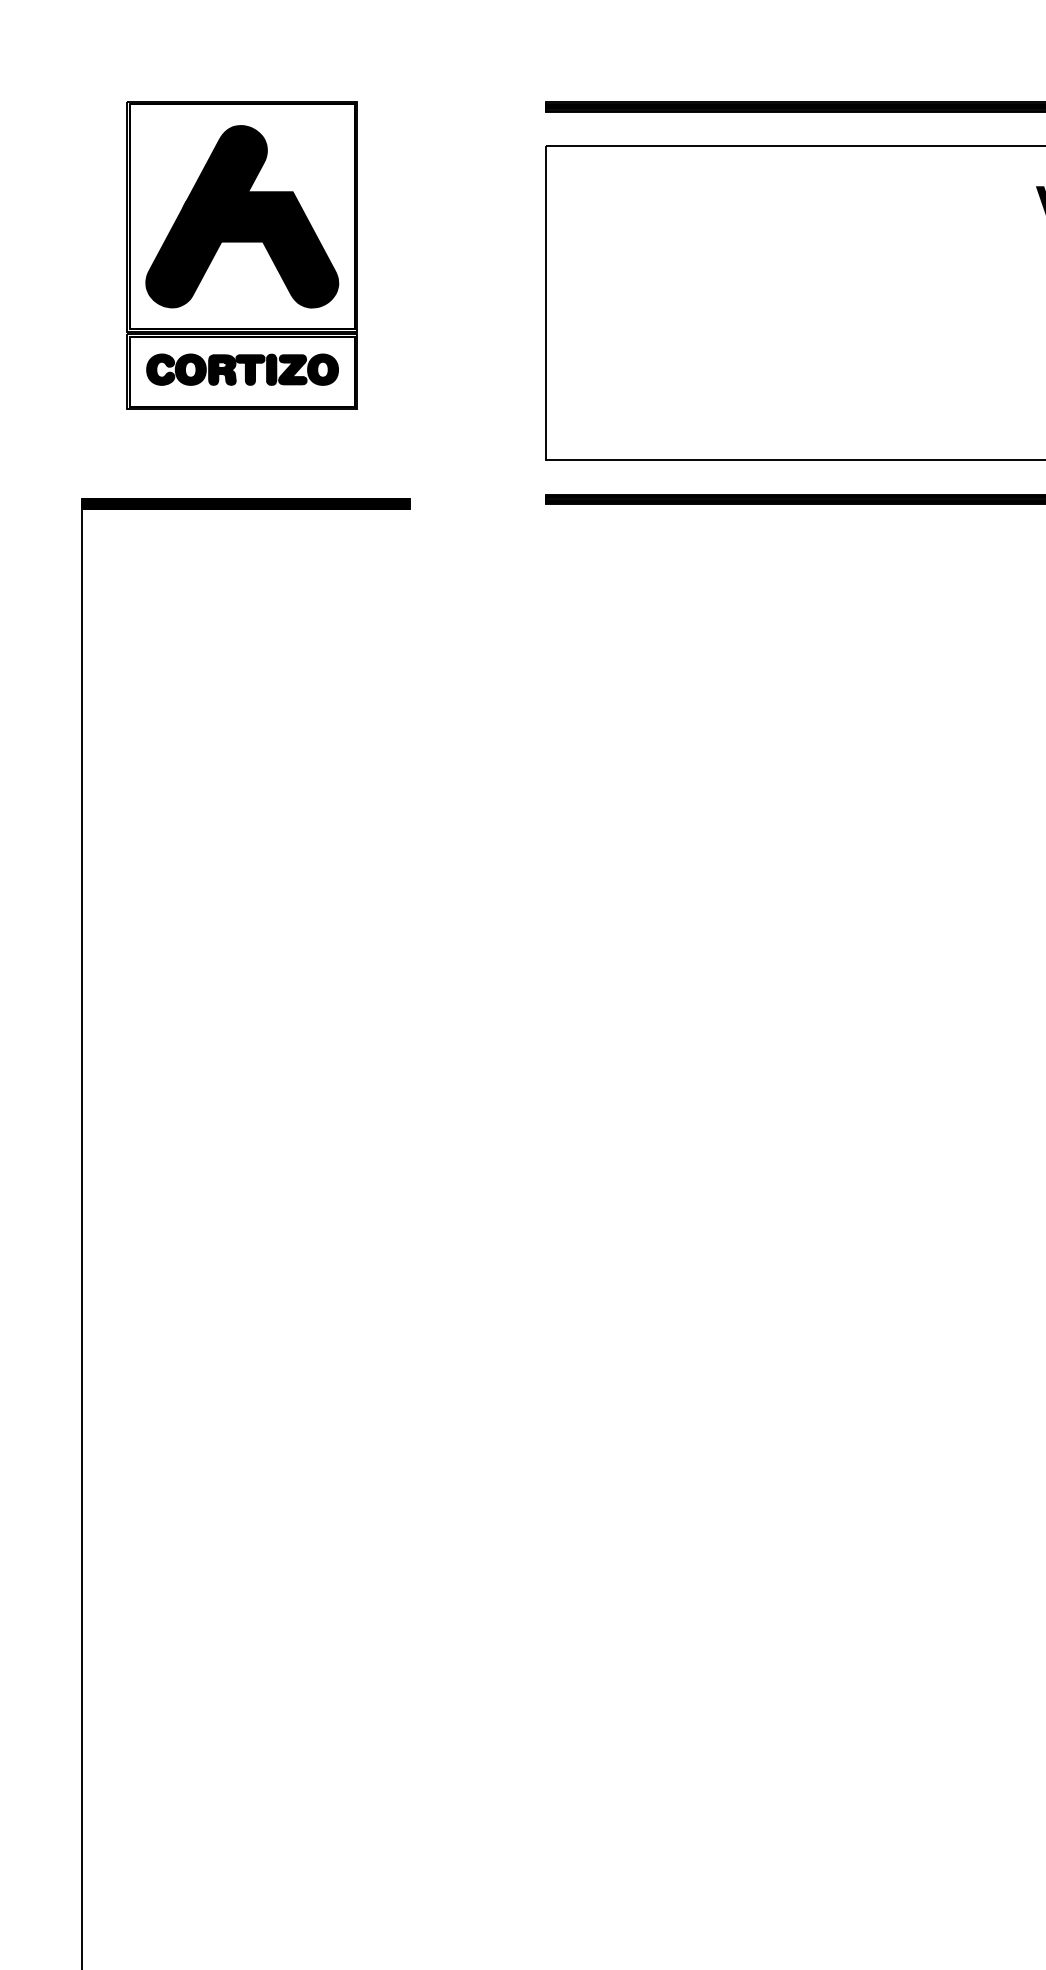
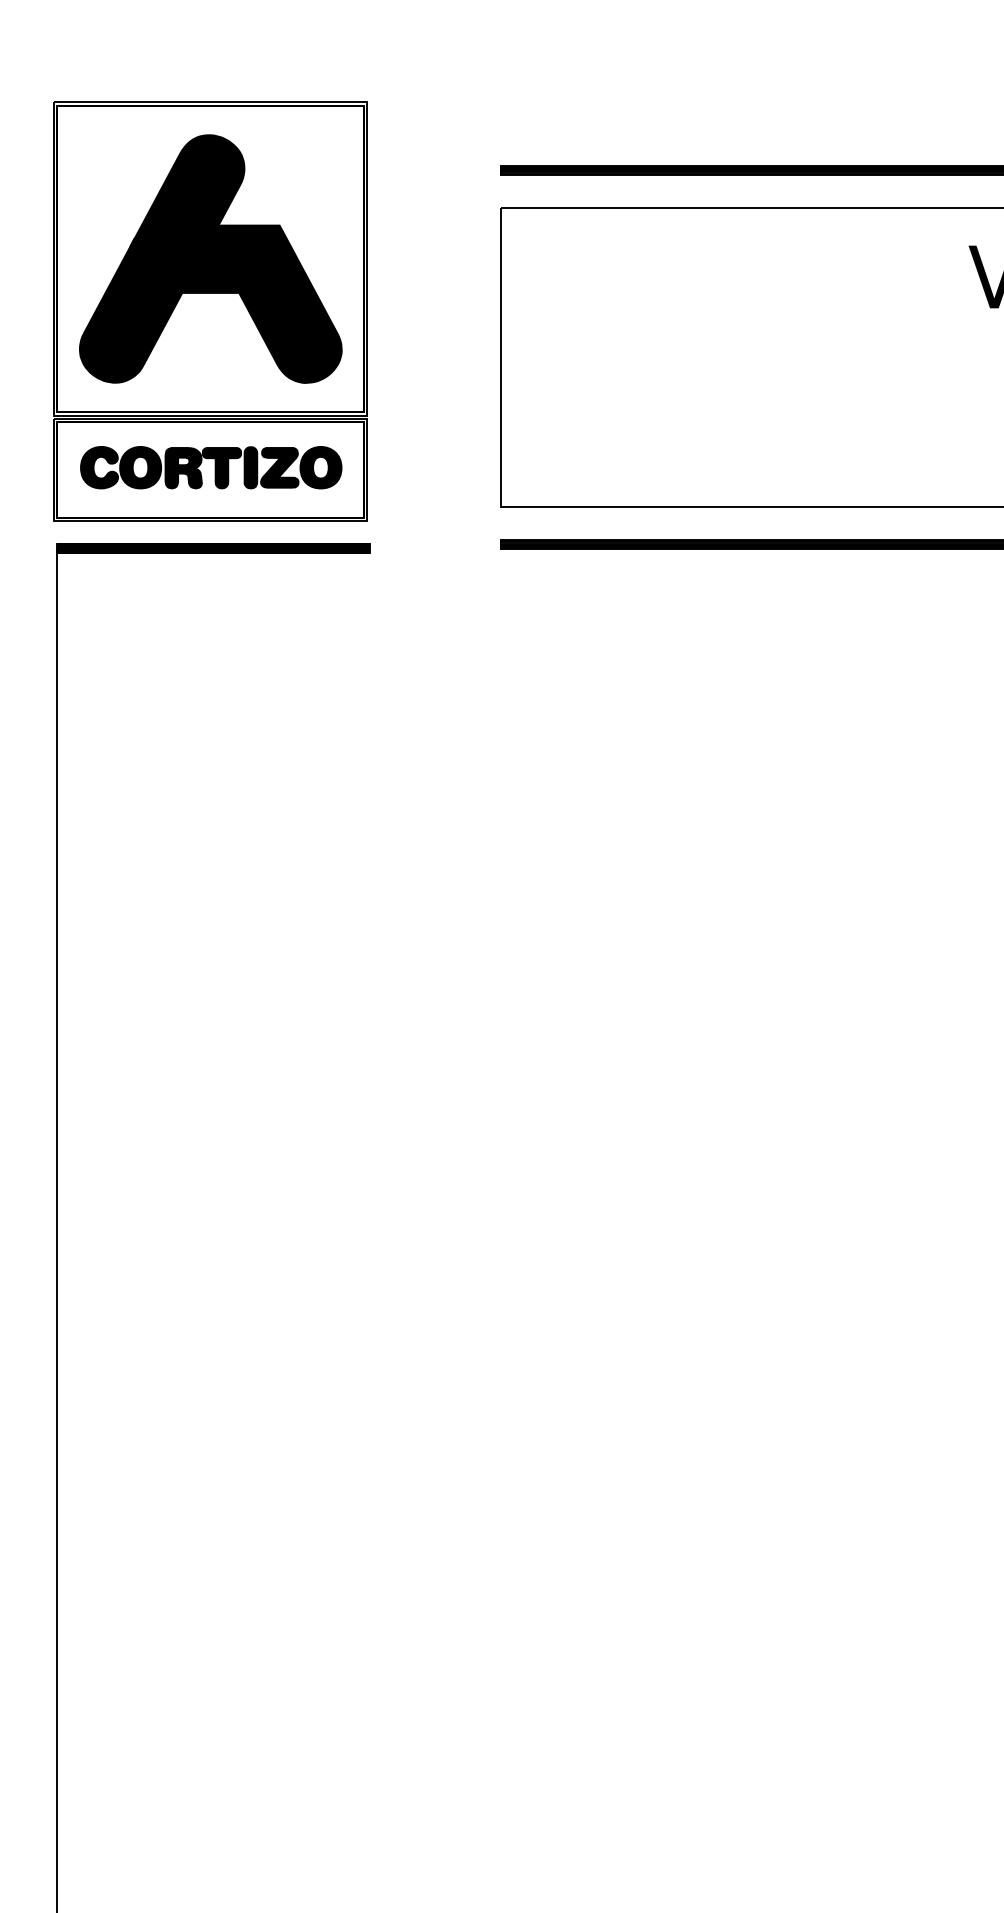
part: (242, 255) -> (210, 311), size x1.43

